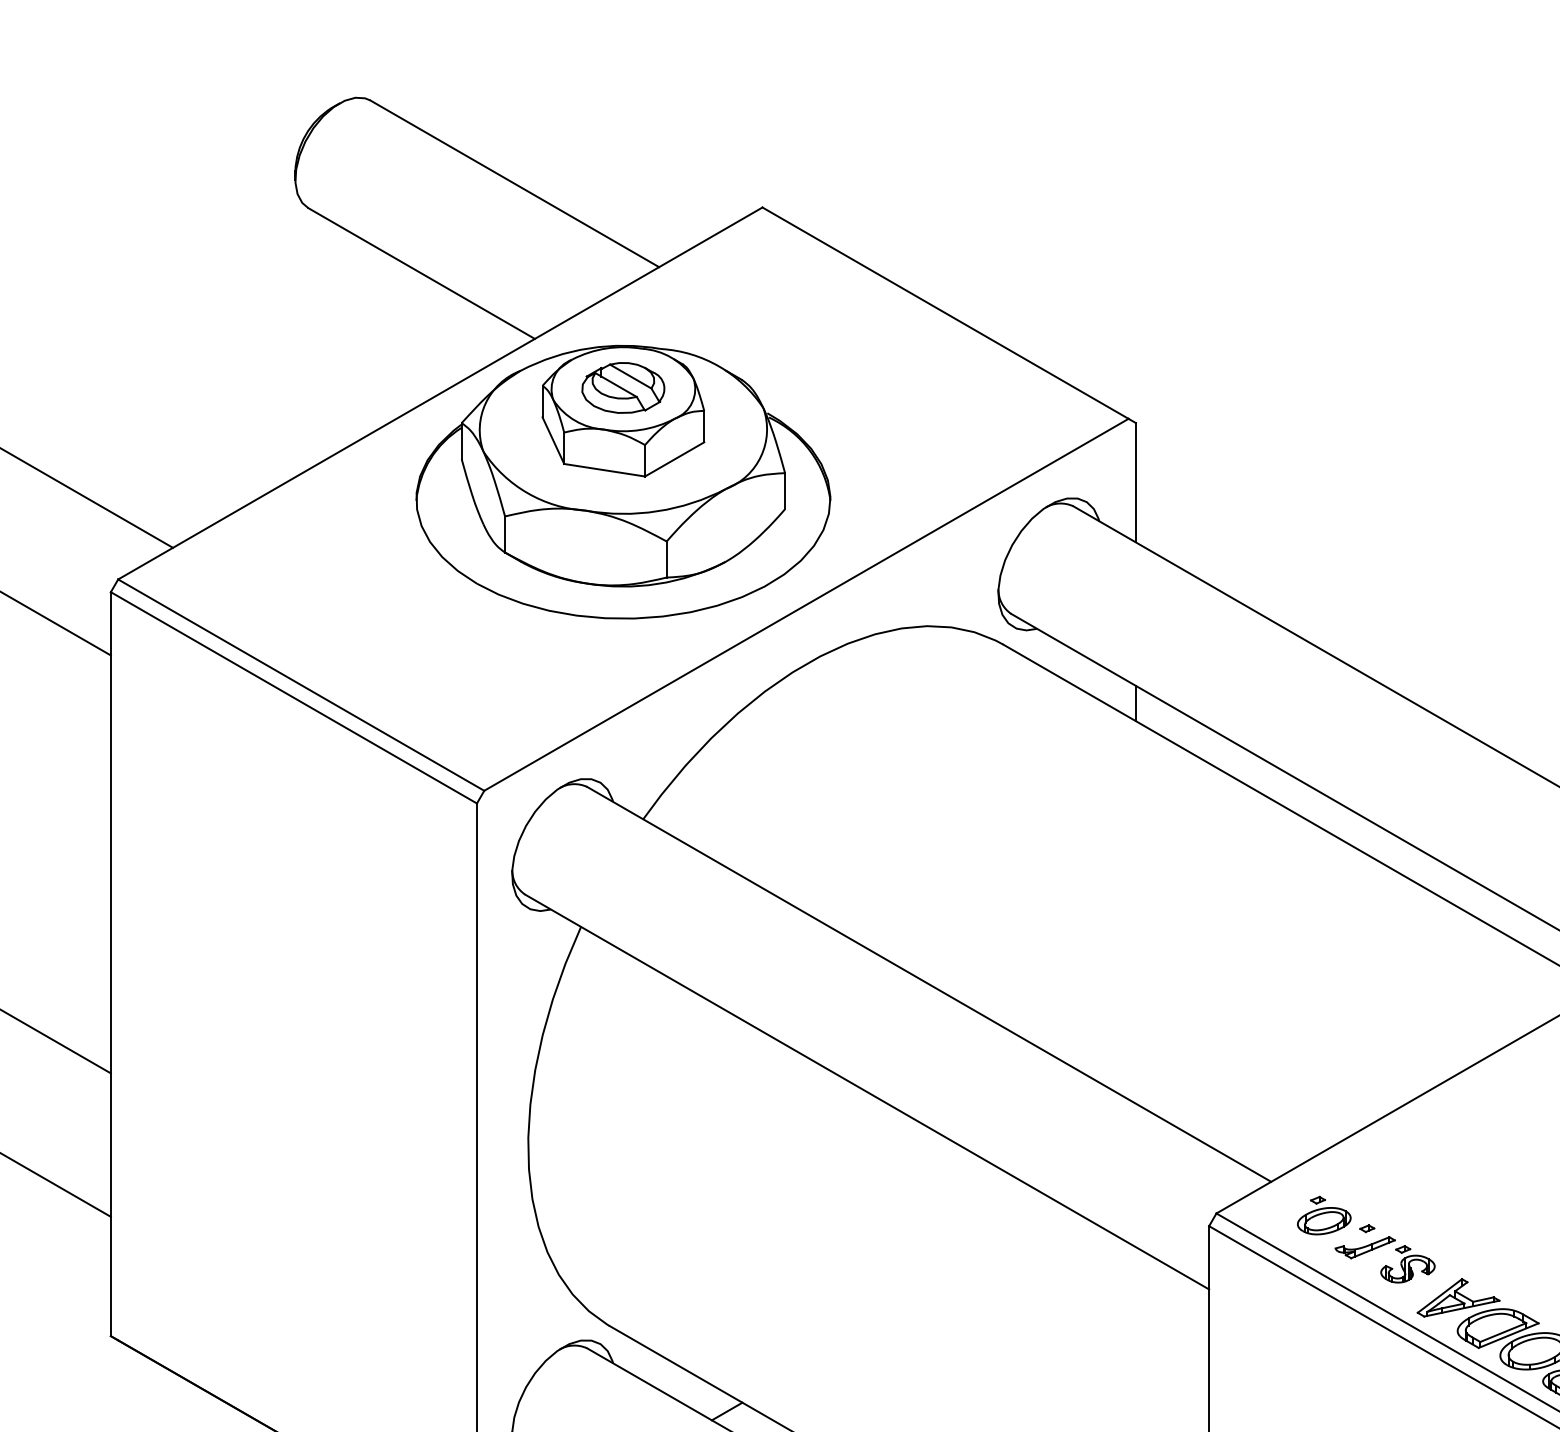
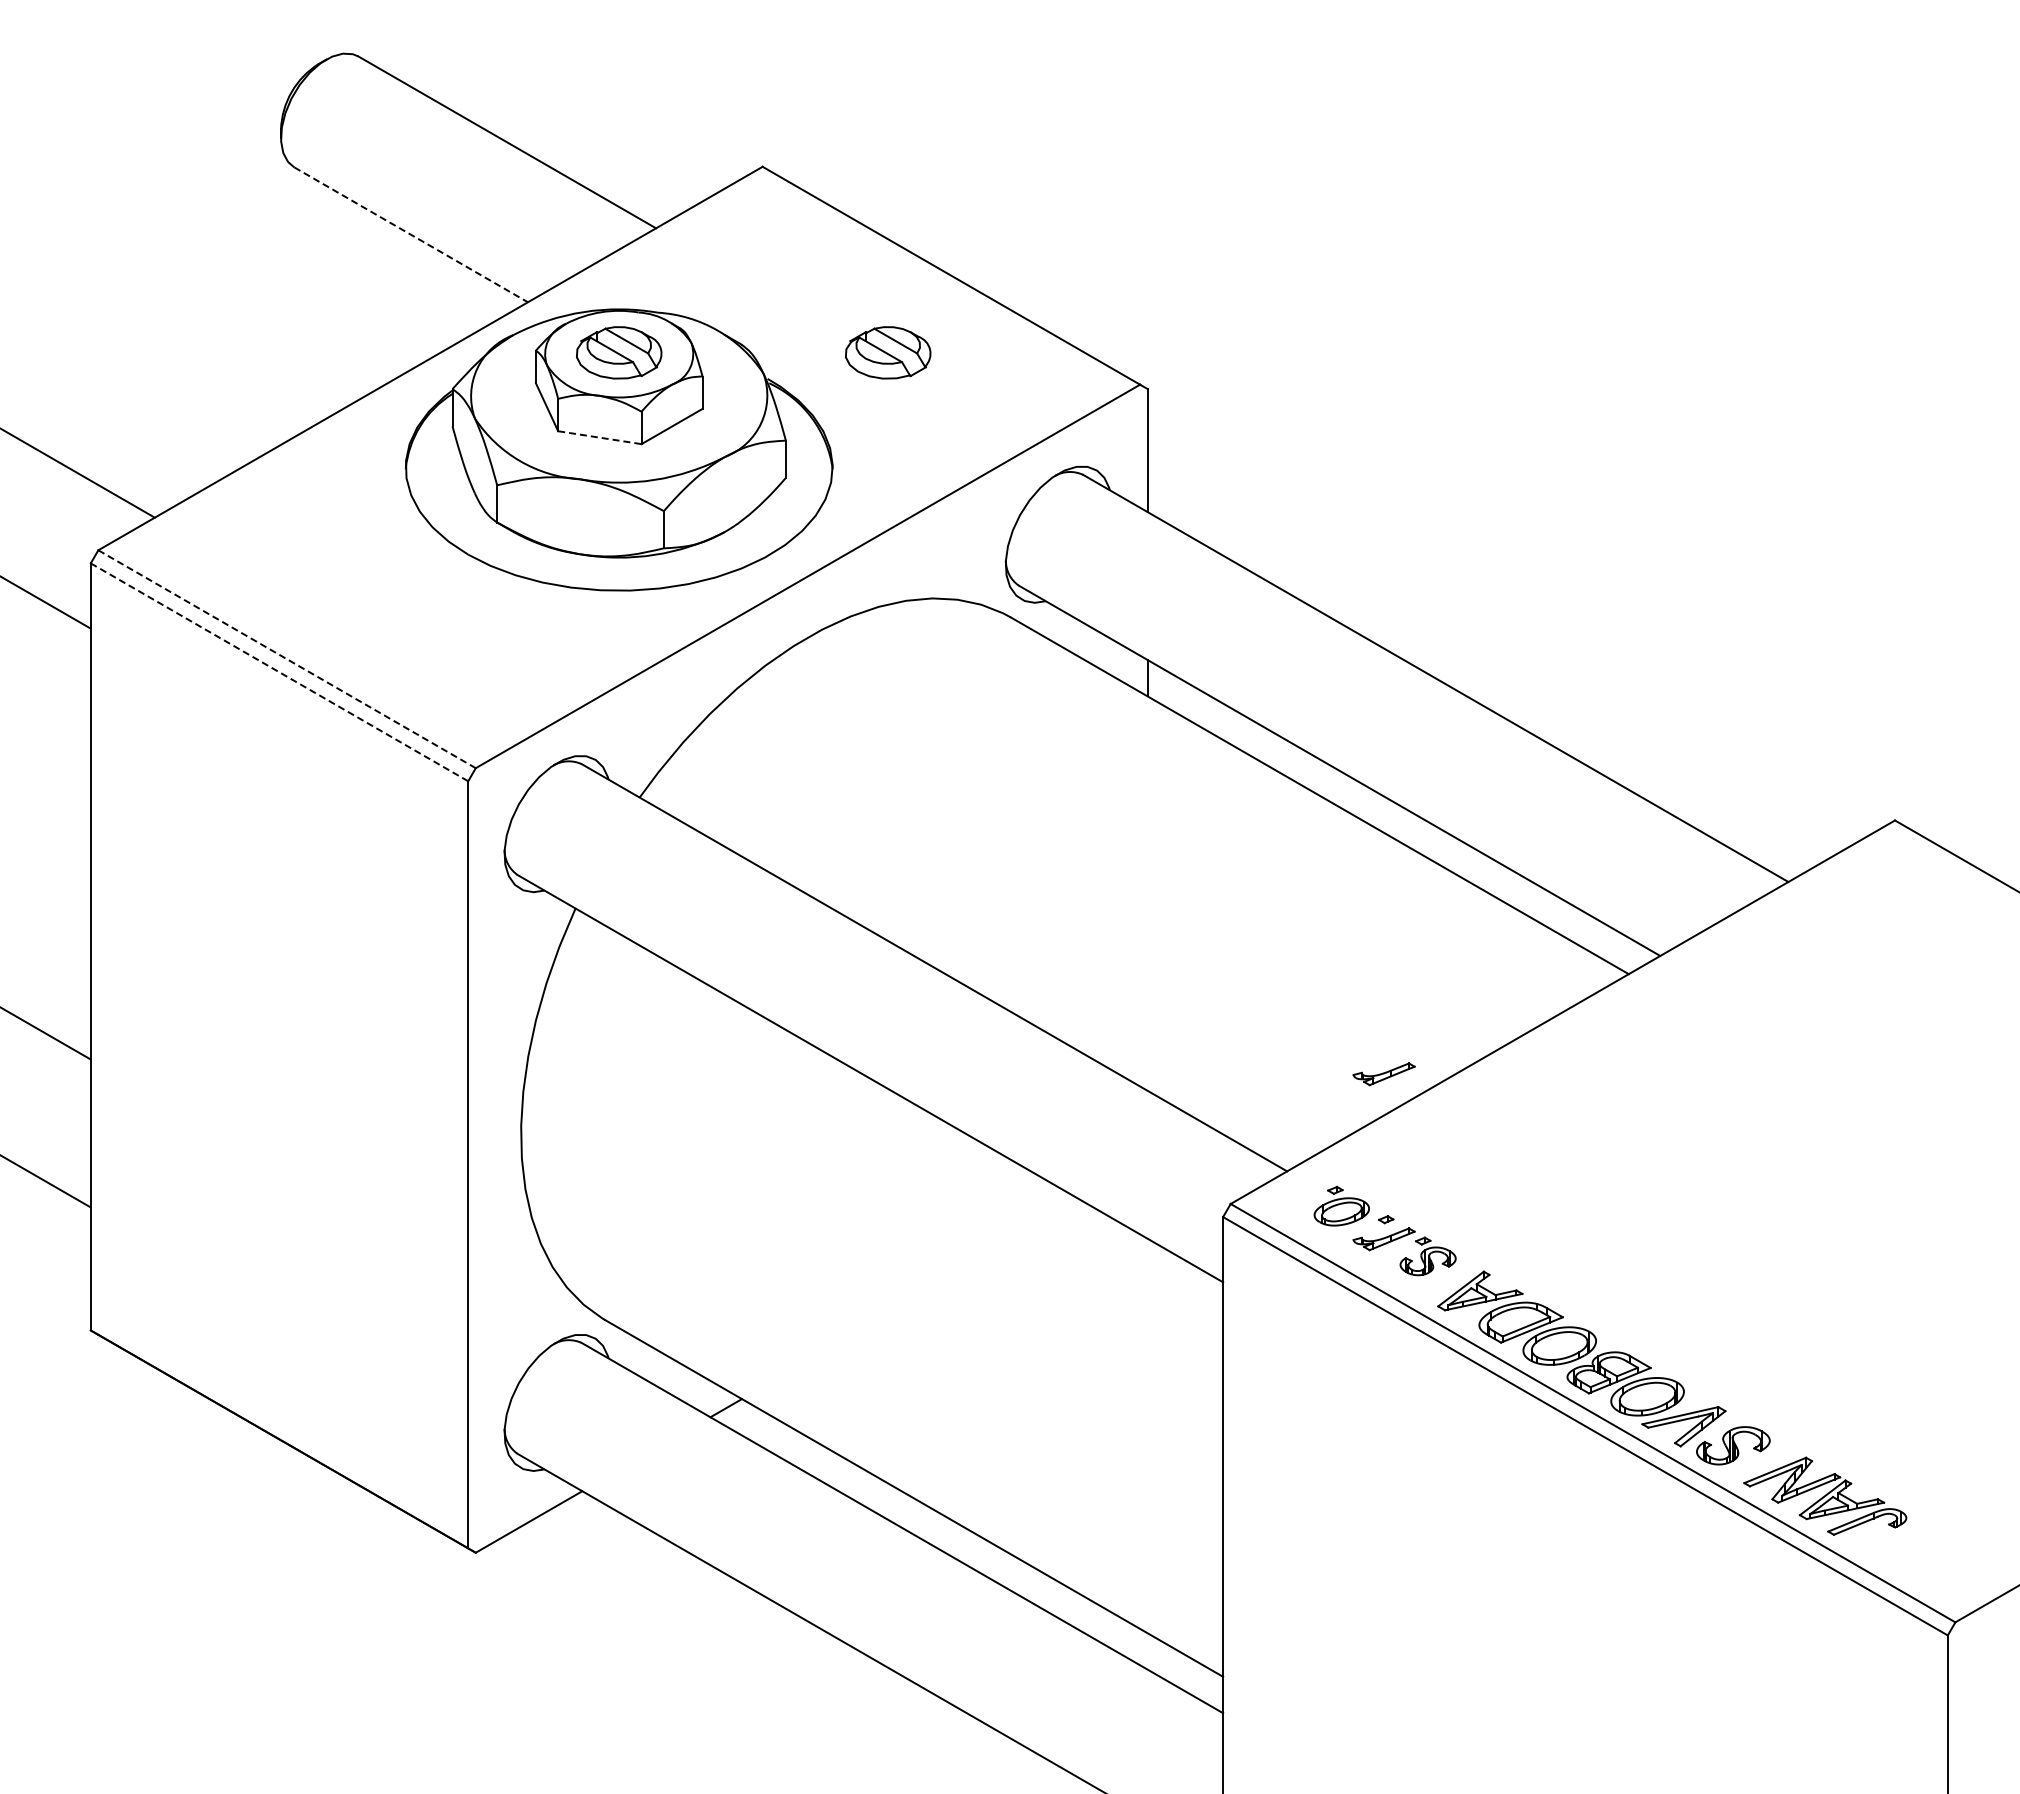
line: (421, 273) -> (411, 234), solid -> dashed
part: (884, 387) -> (888, 352), added
line: (605, 470) -> (600, 437), solid -> dashed
line: (301, 685) -> (287, 659), solid -> dashed
line: (293, 697) -> (279, 672), solid -> dashed
part: (1364, 1087) -> (1383, 1074), added

